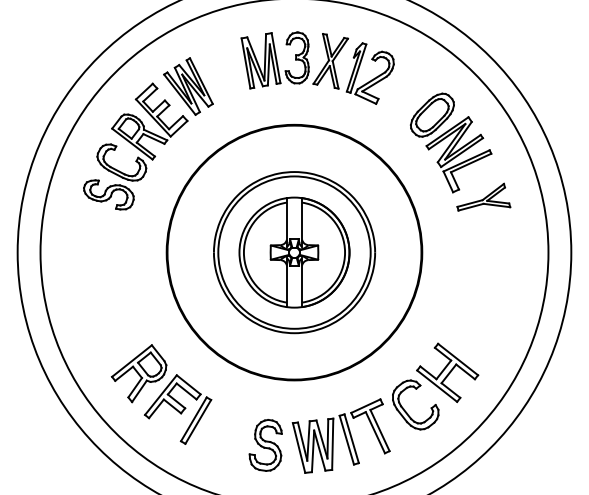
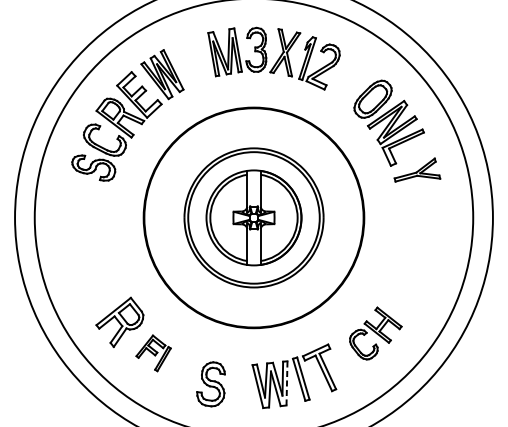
part: (435, 386) -> (375, 333), size x0.7
part: (178, 409) -> (153, 353), size x0.6
line: (332, 444) -> (286, 383), solid -> dashed
part: (265, 445) -> (210, 384), moved

